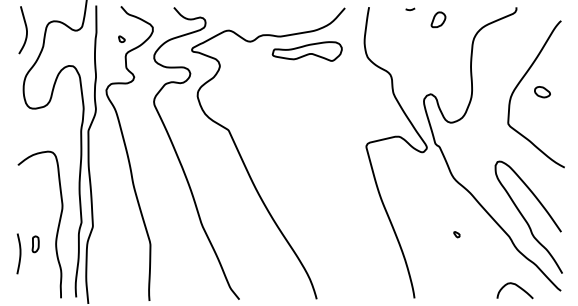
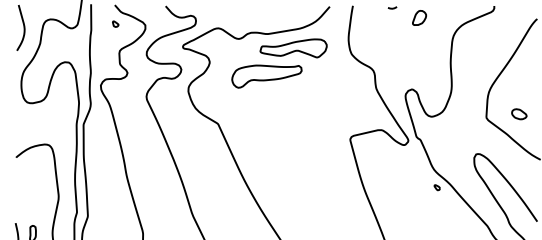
part: (121, 38) -> (115, 23), moved
part: (279, 80) -> (266, 76), added
part: (542, 92) -> (519, 114), moved
part: (456, 234) -> (436, 187), moved

